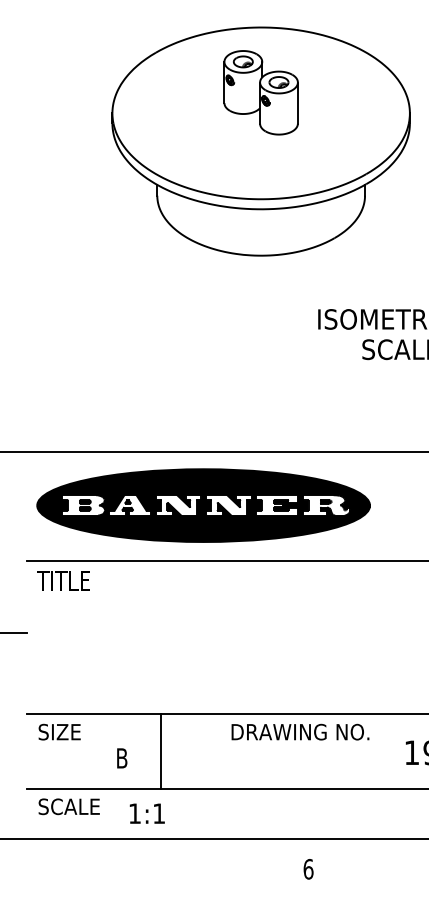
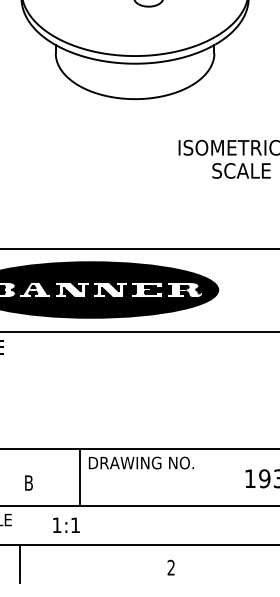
text: (300, 731) -> (141, 462), moved
line: (160, 751) -> (79, 477), moved
text: (146, 813) -> (65, 525), moved
line: (109, 864) -> (19, 564), added
text: (308, 869) -> (171, 567), 6 -> 2

